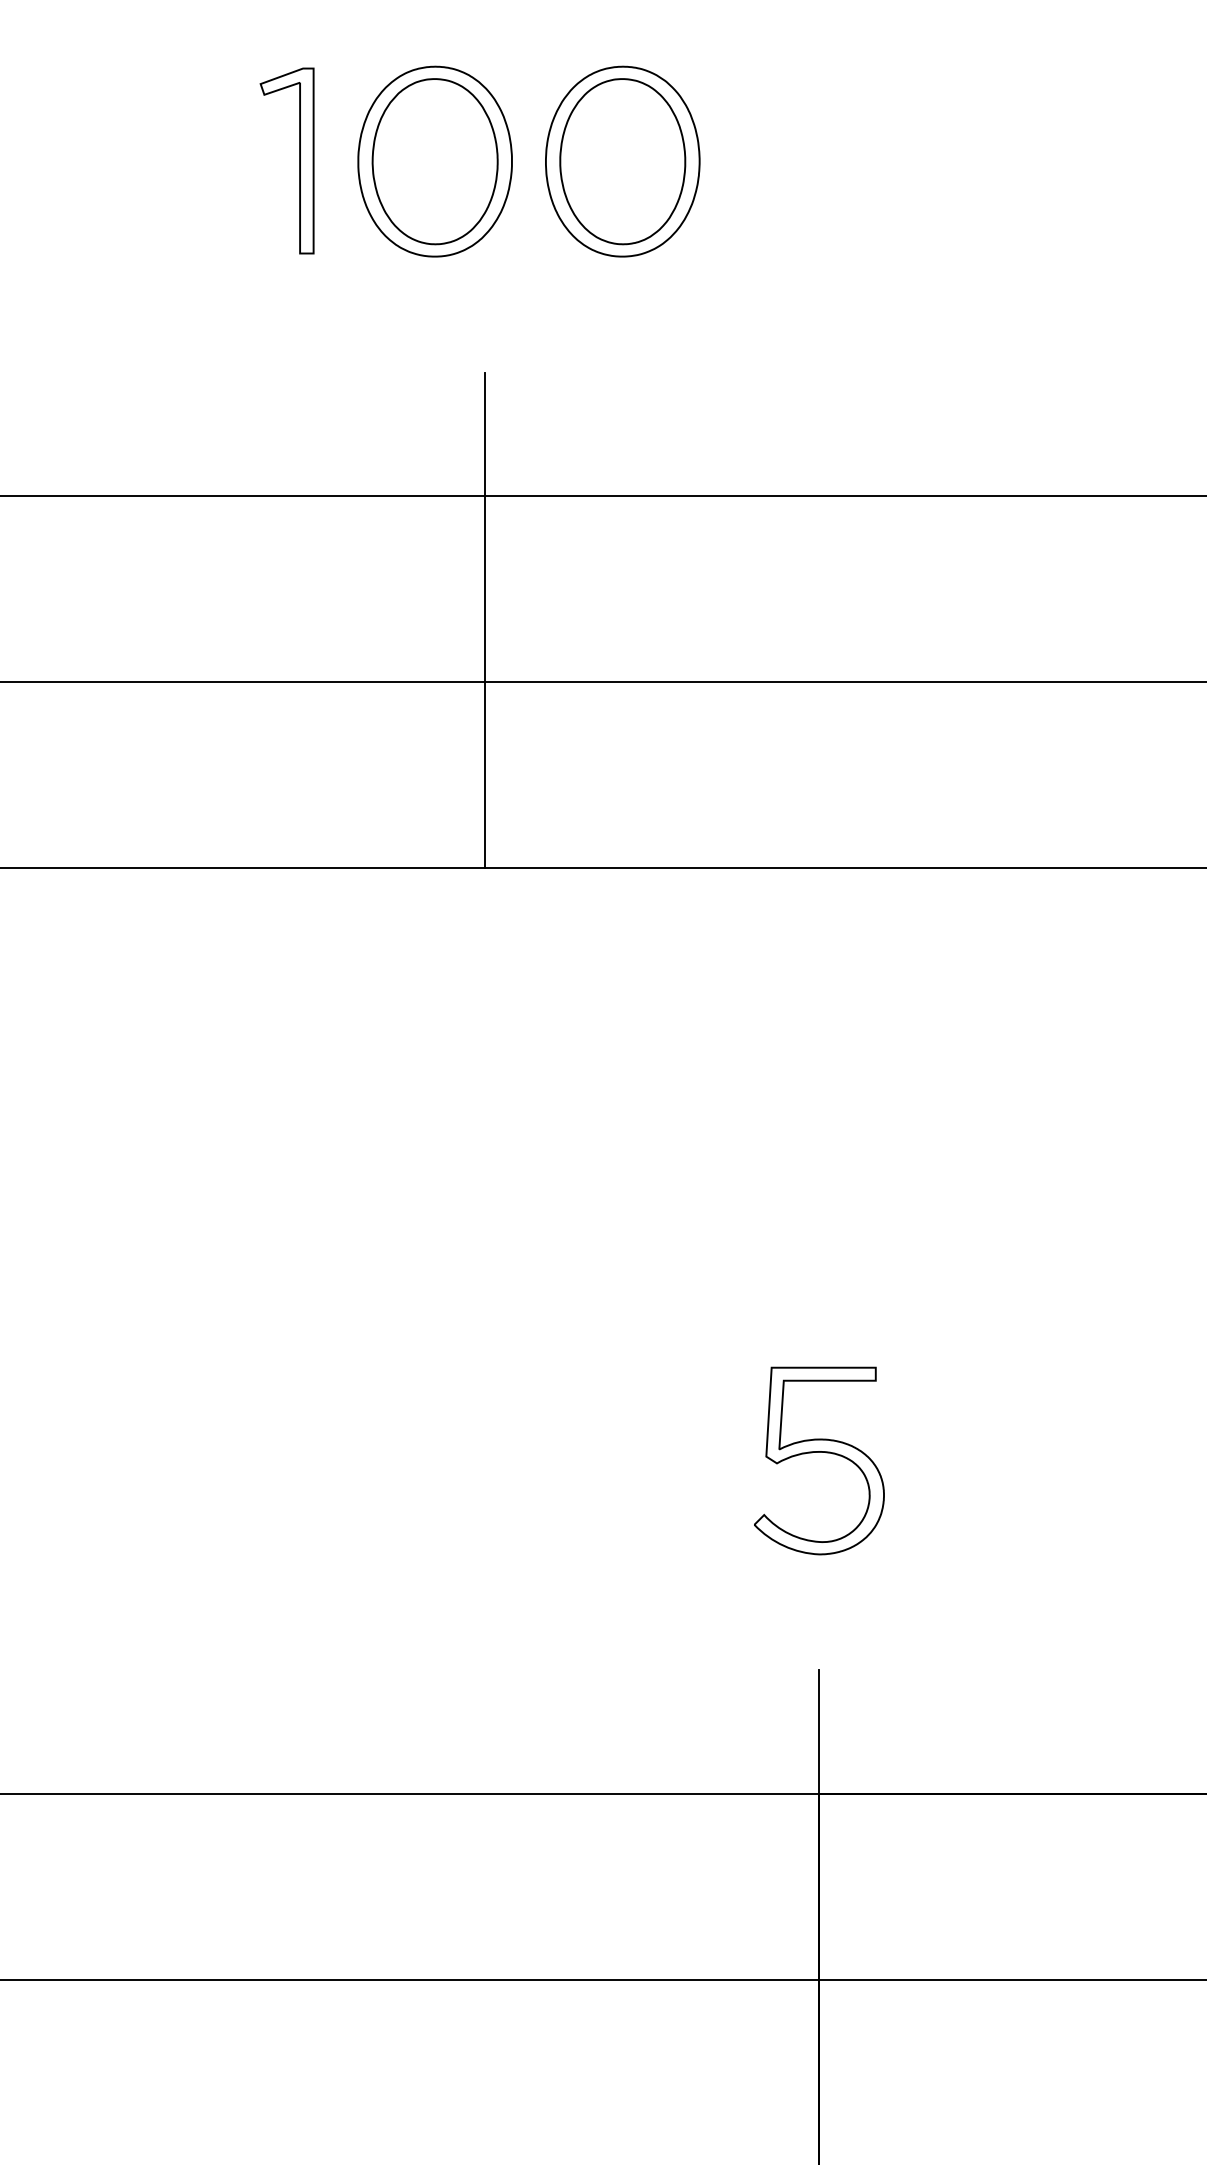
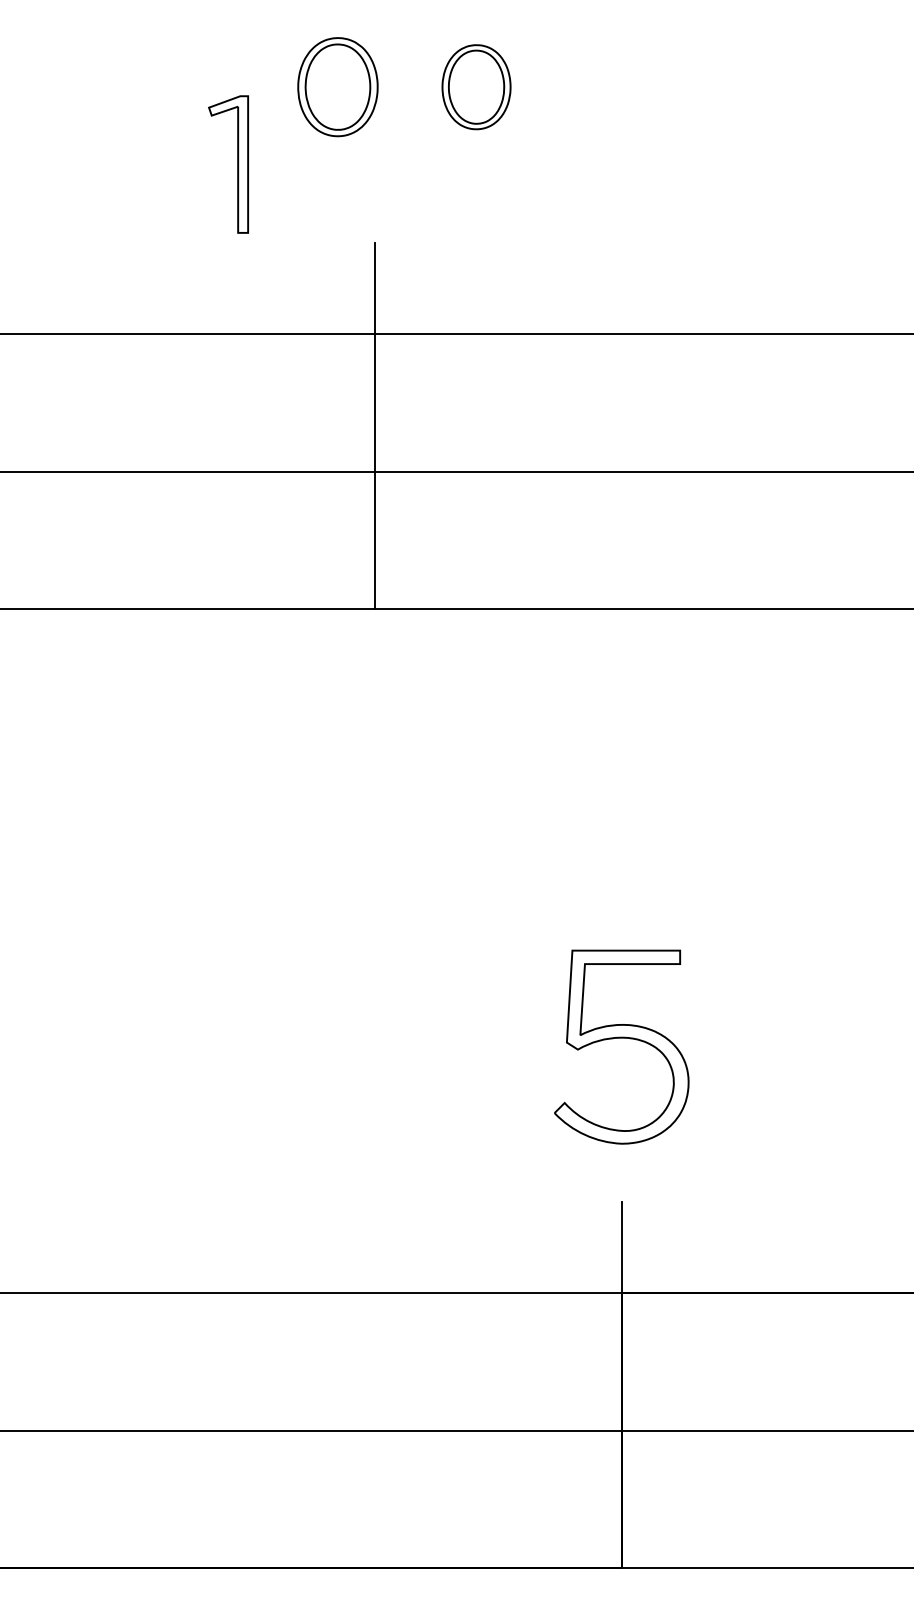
part: (299, 160) -> (237, 164), moved
part: (434, 162) -> (337, 87), size x0.7
part: (622, 162) -> (476, 87), size x0.6
part: (818, 1460) -> (621, 1046), size x1.4

